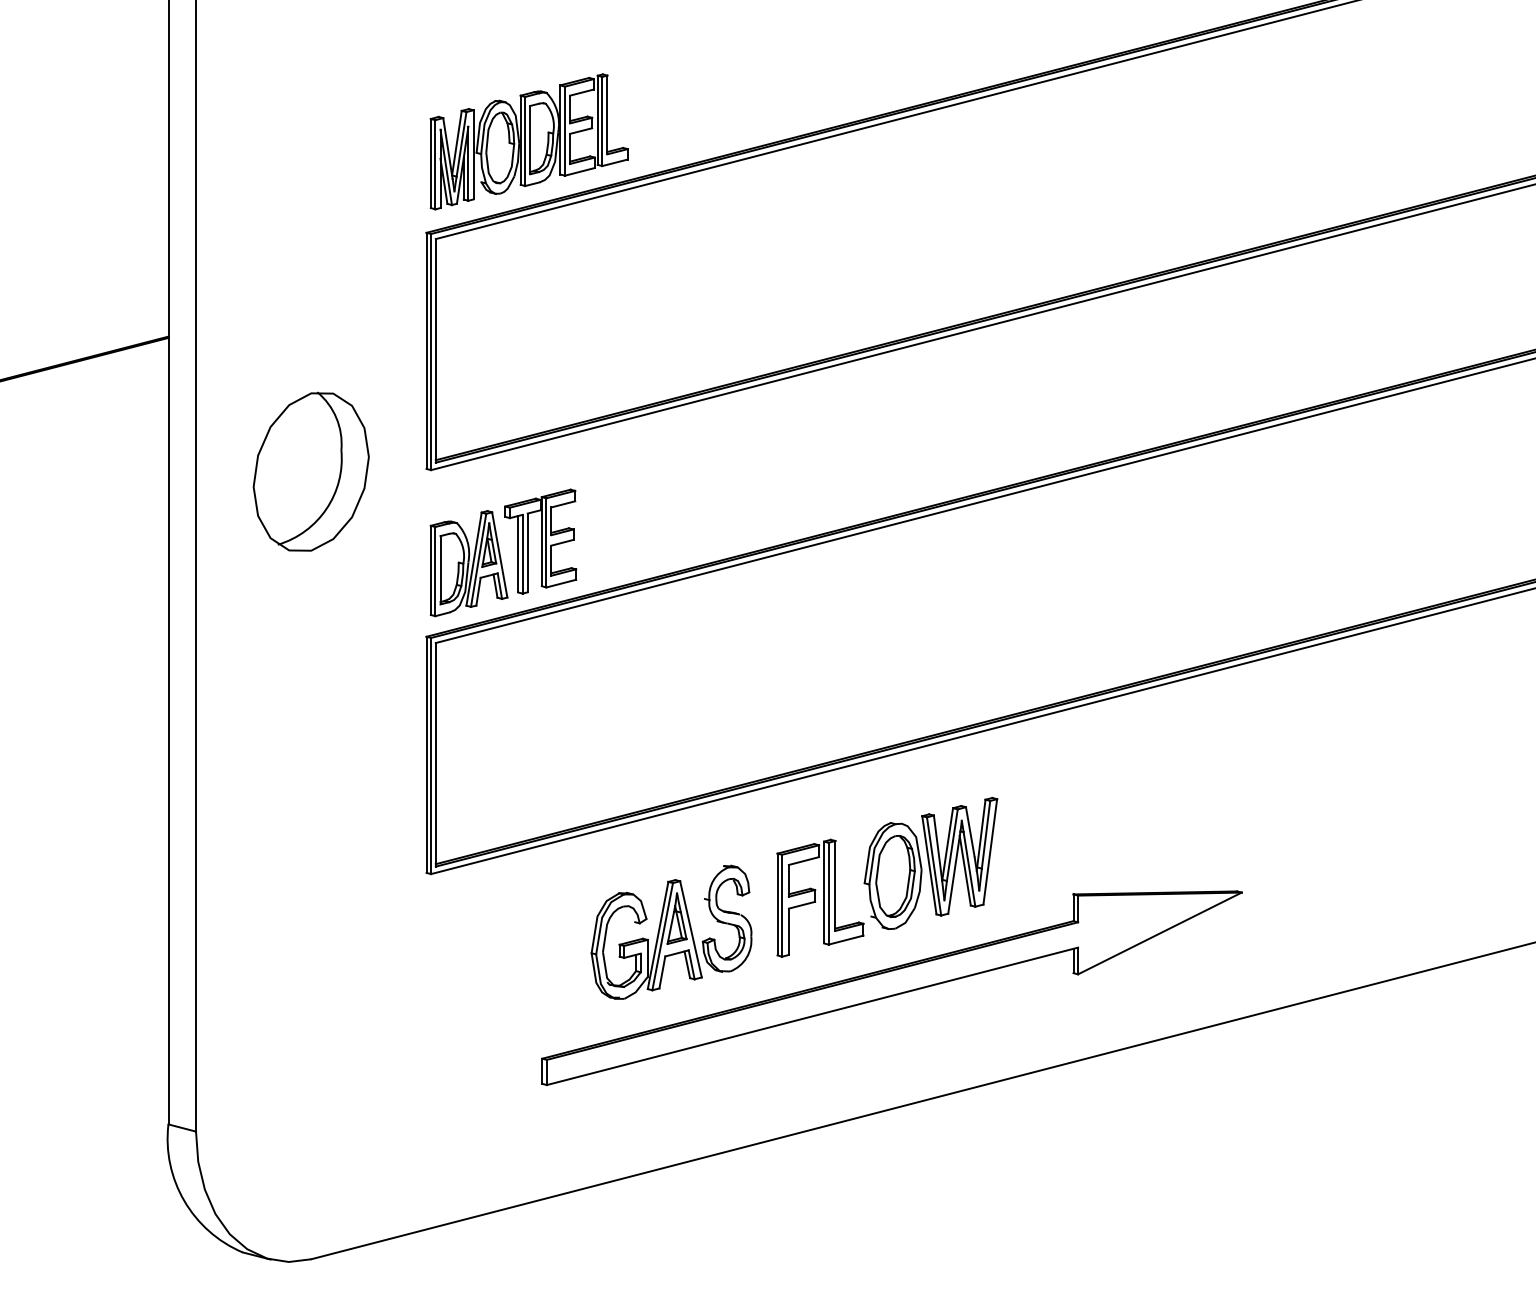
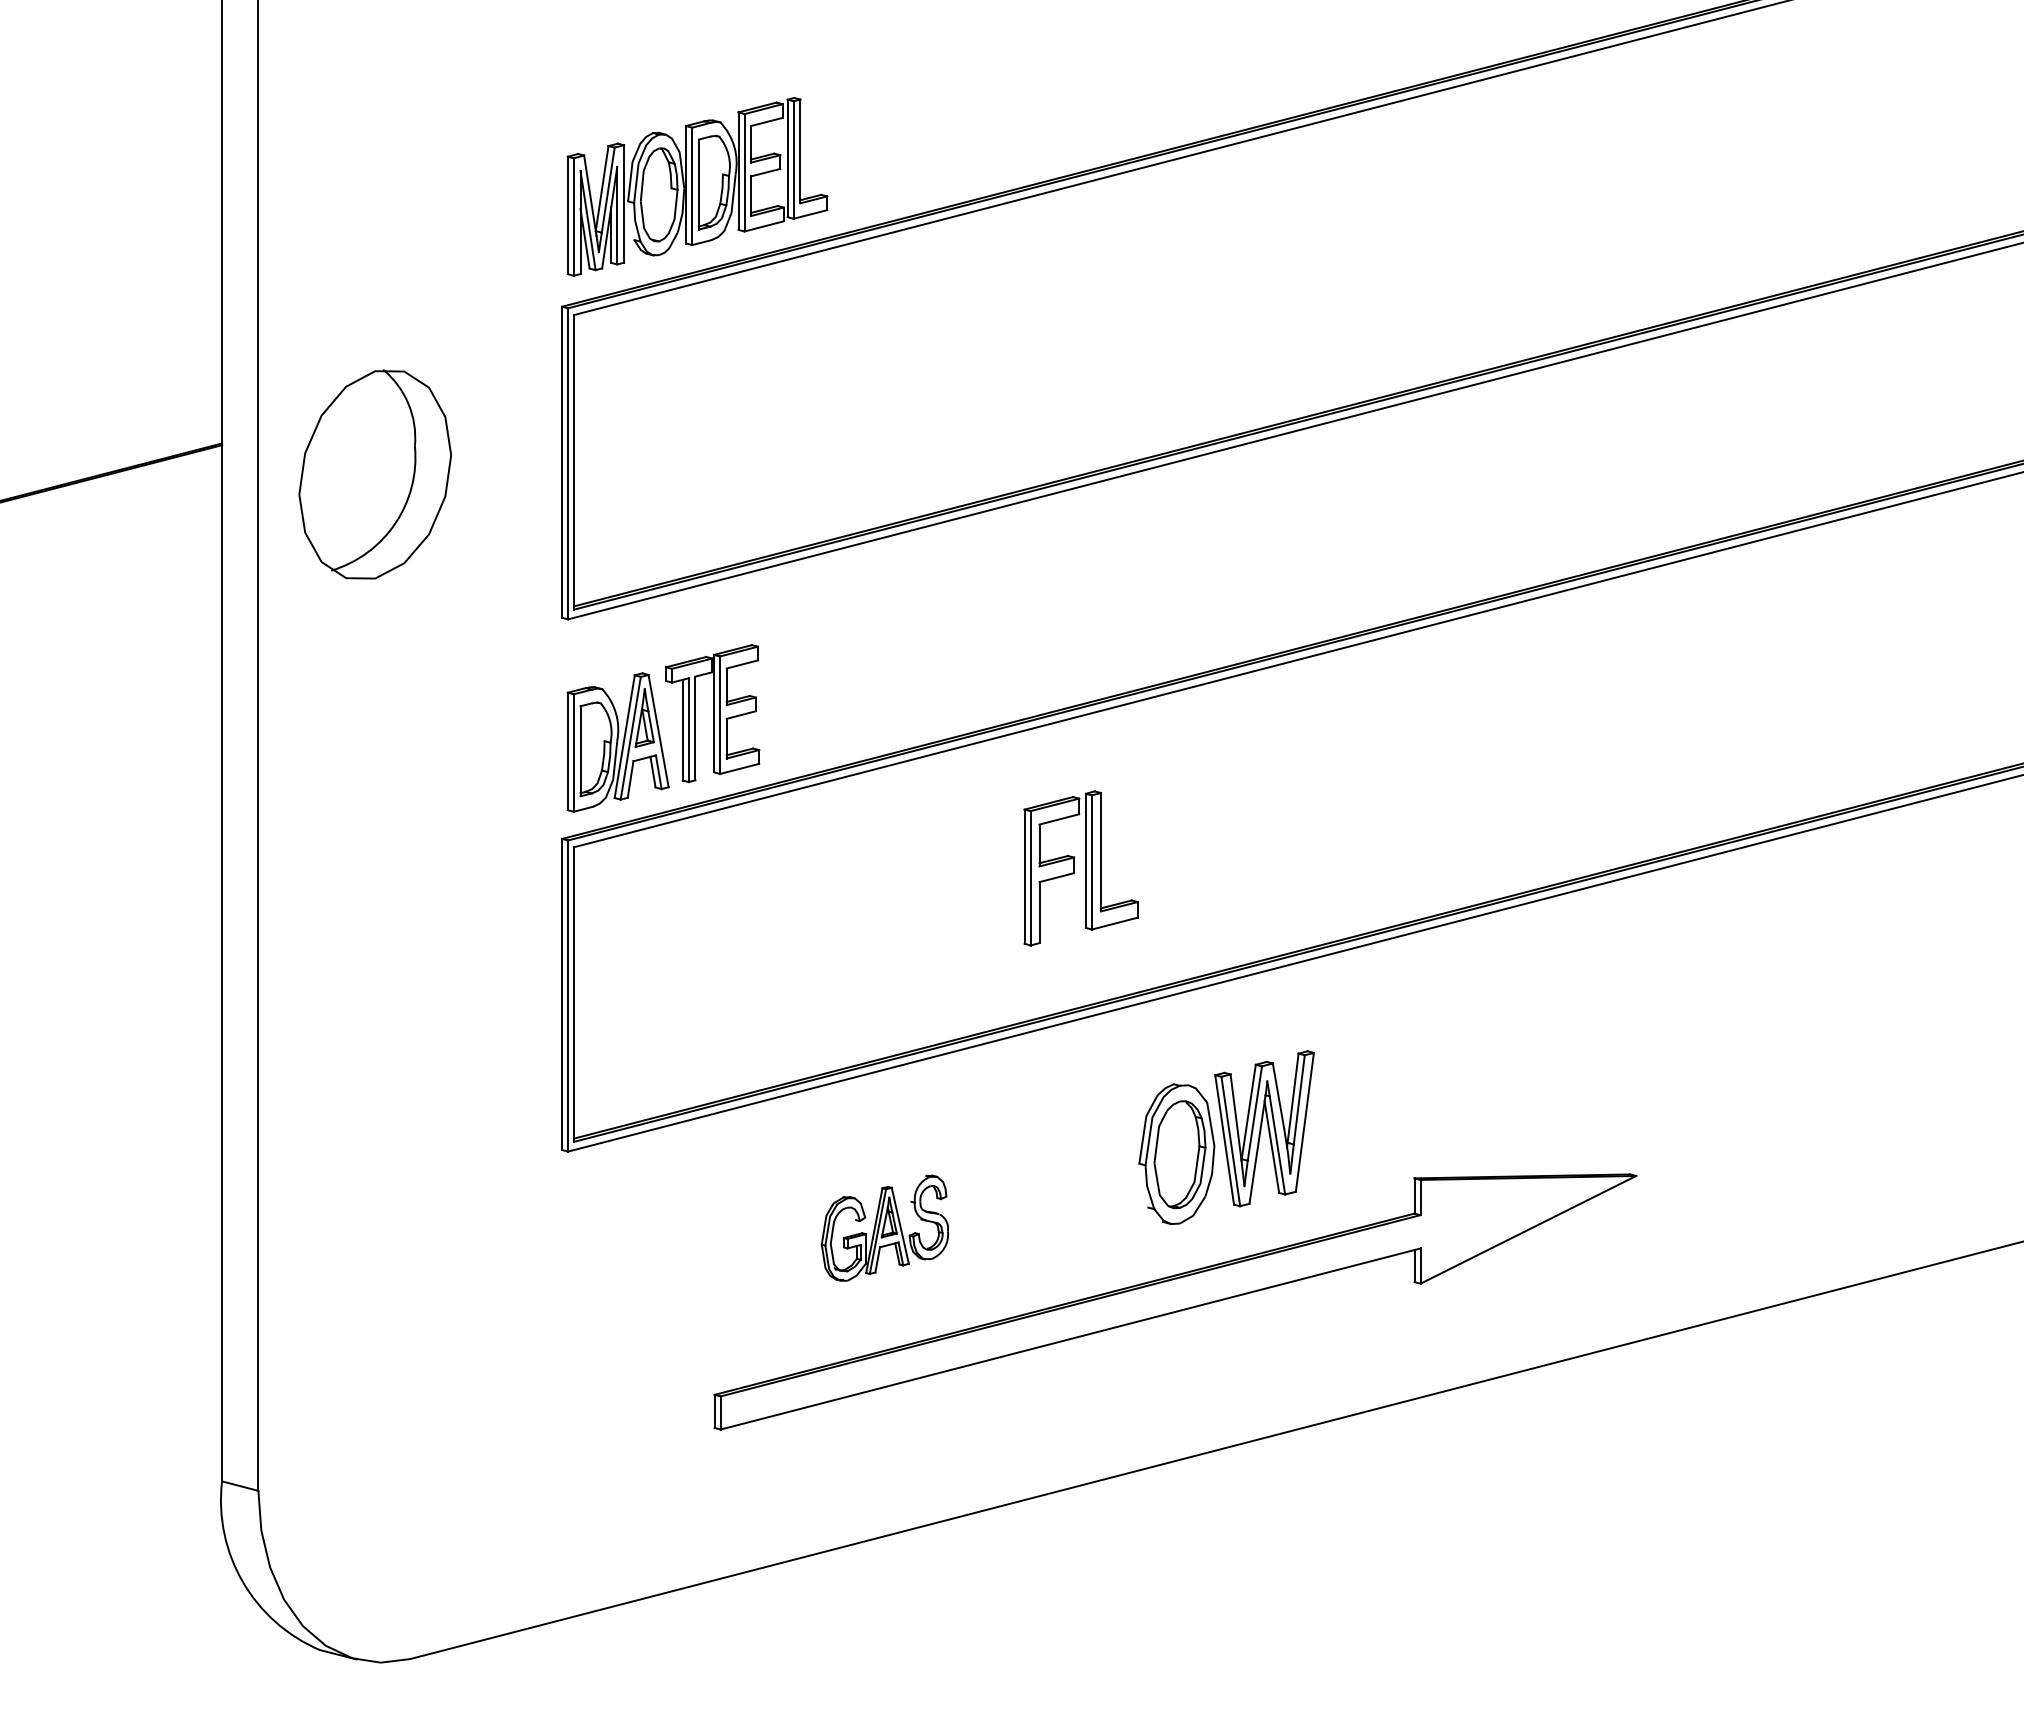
part: (310, 471) -> (374, 474), moved
part: (819, 898) -> (1080, 868), moved
part: (671, 931) -> (884, 1227), size x0.6

